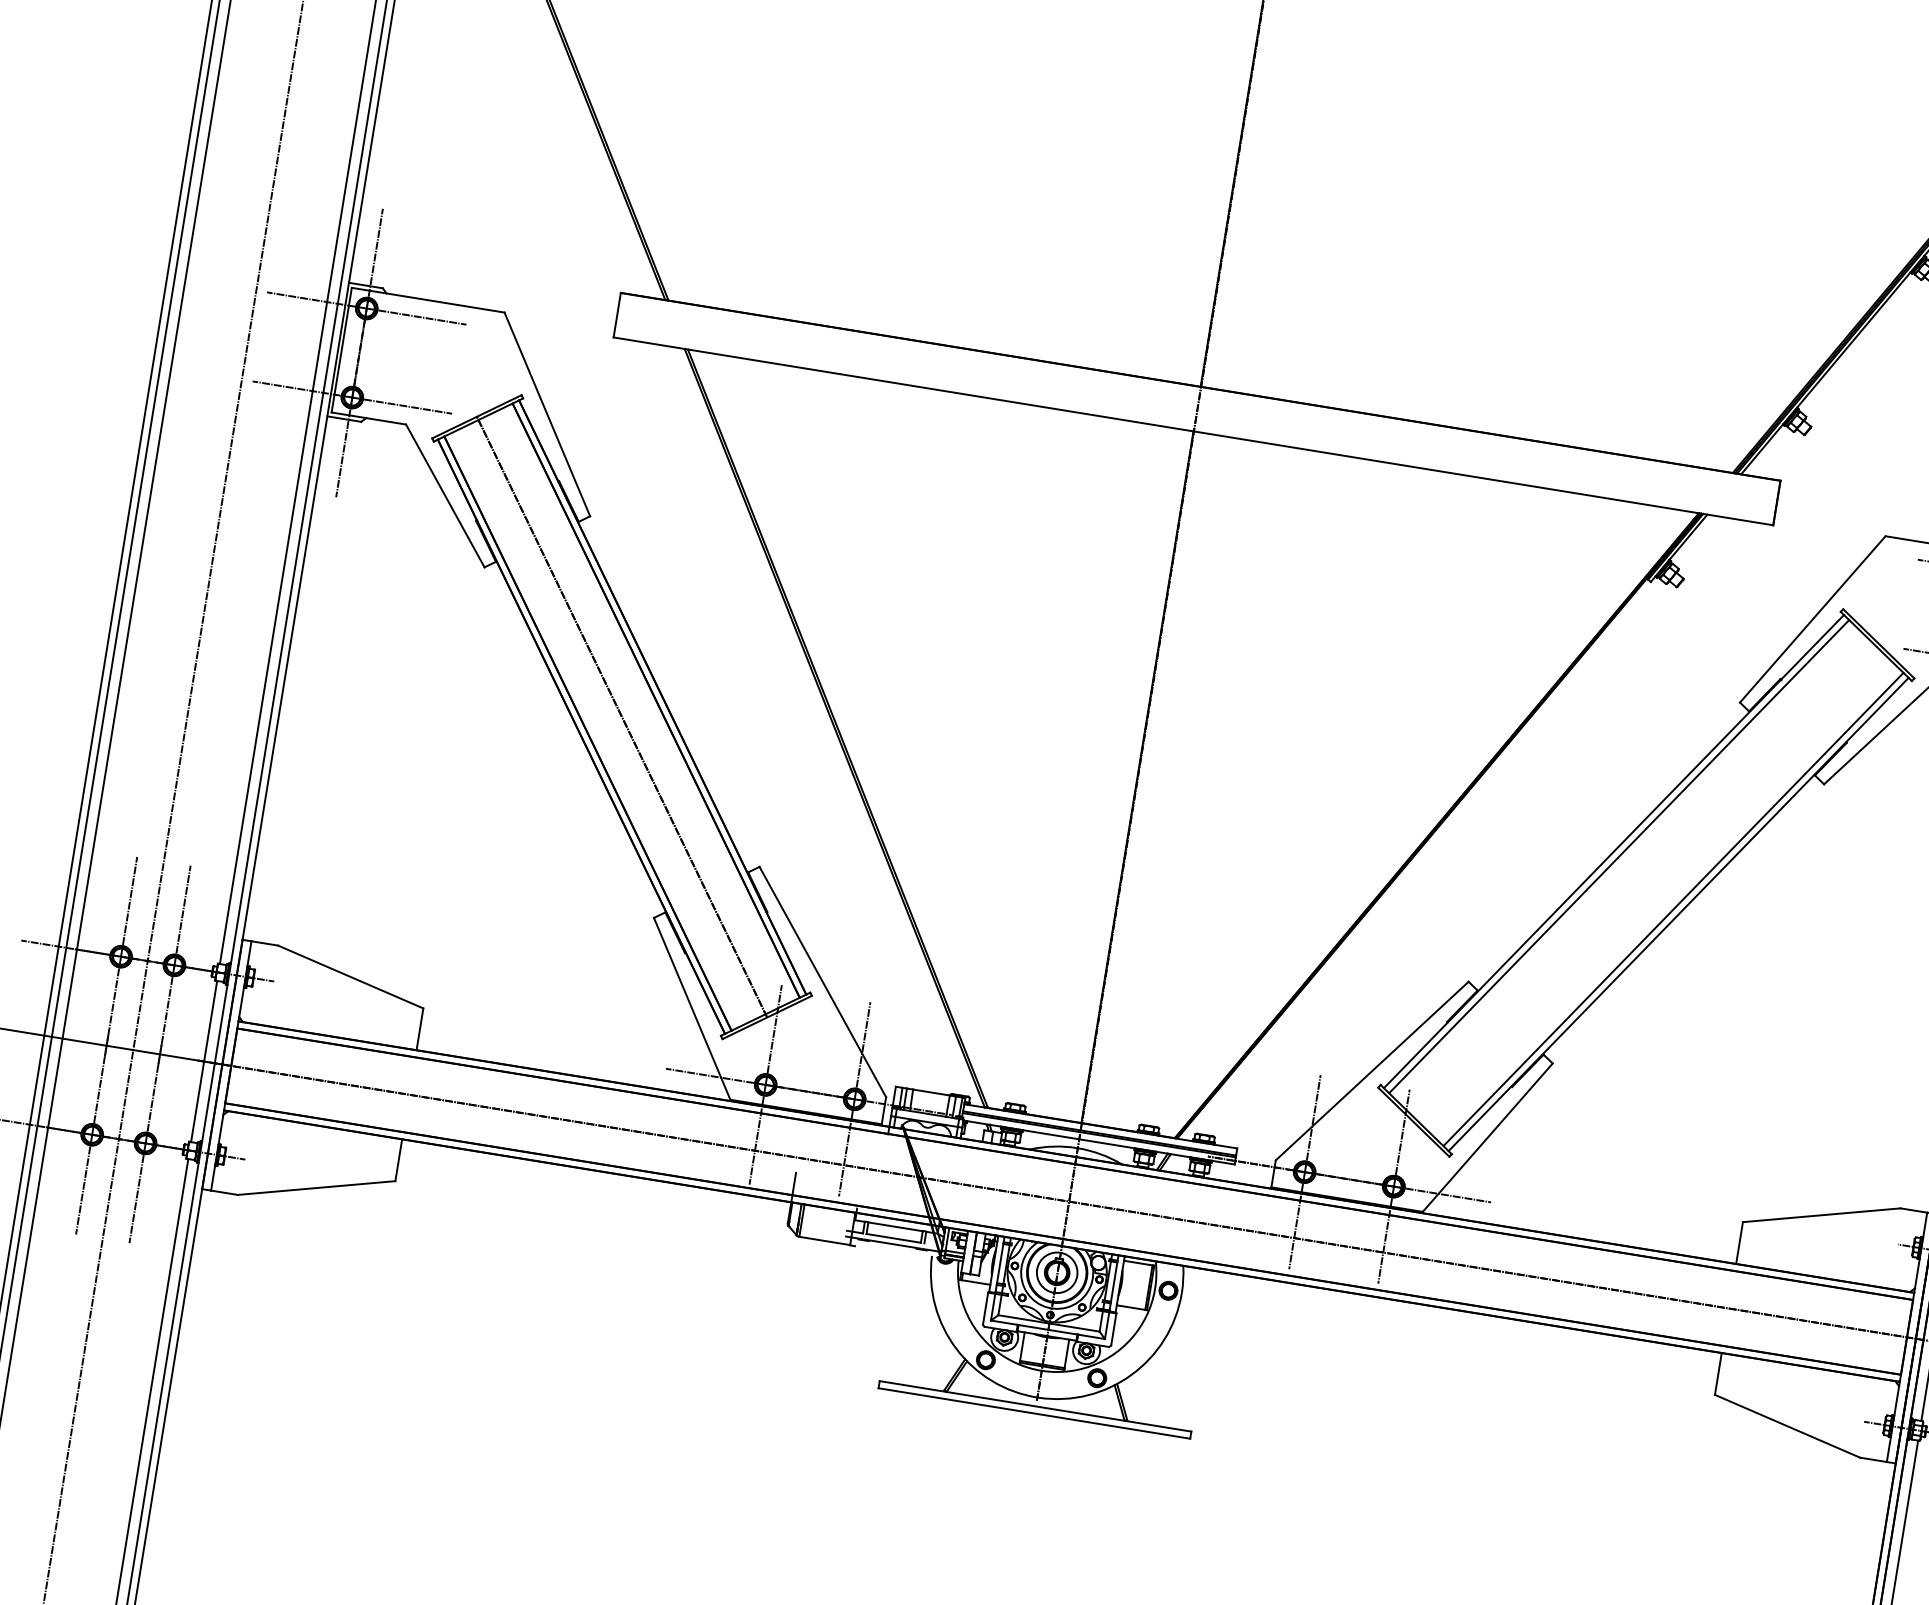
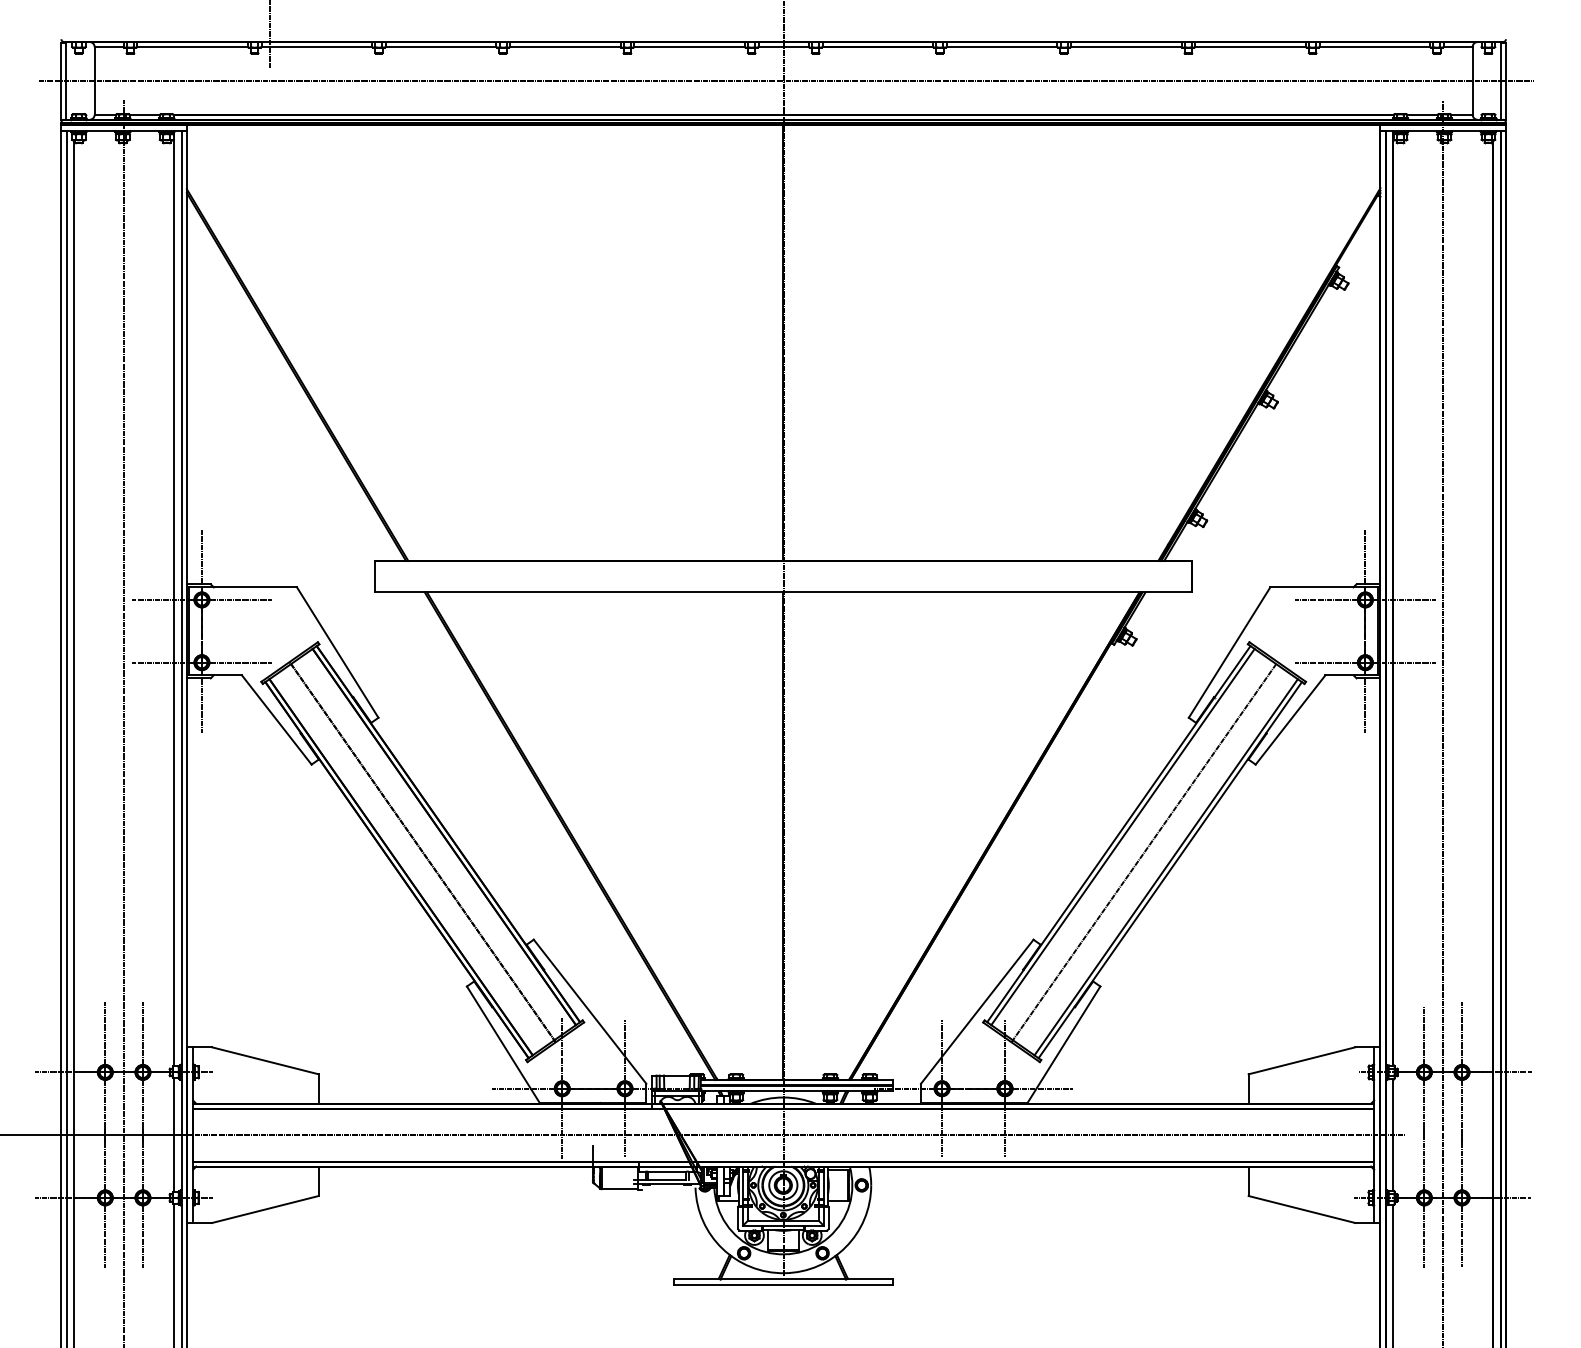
line: (1644, 884) -> (1143, 853), added

